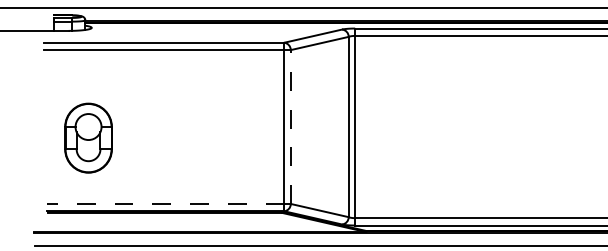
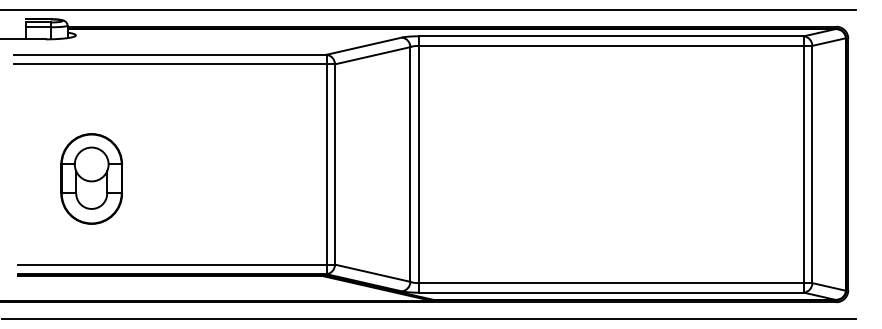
line: (291, 127) -> (335, 164), dashed -> solid
part: (88, 137) -> (91, 178), moved
line: (165, 203) -> (172, 264), dashed -> solid

